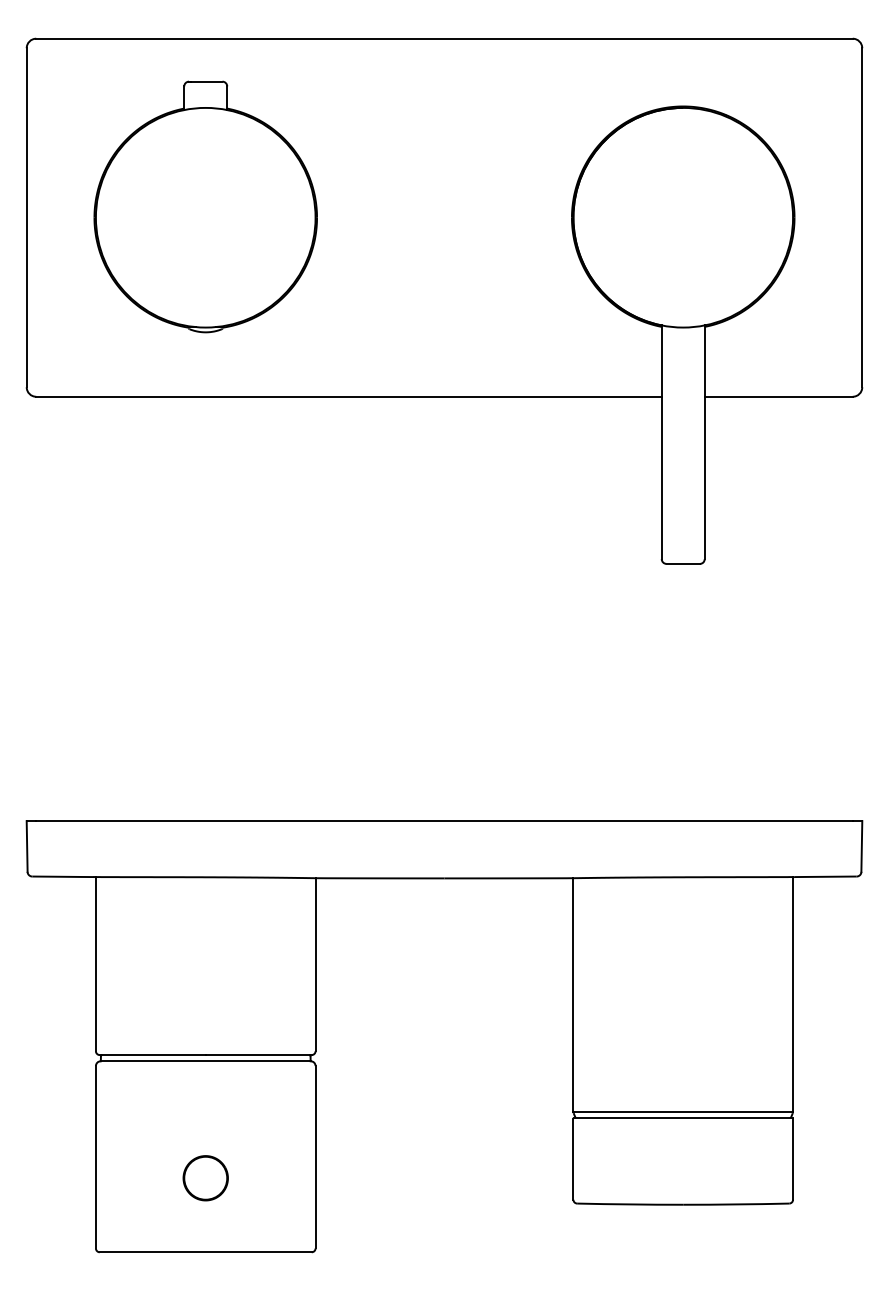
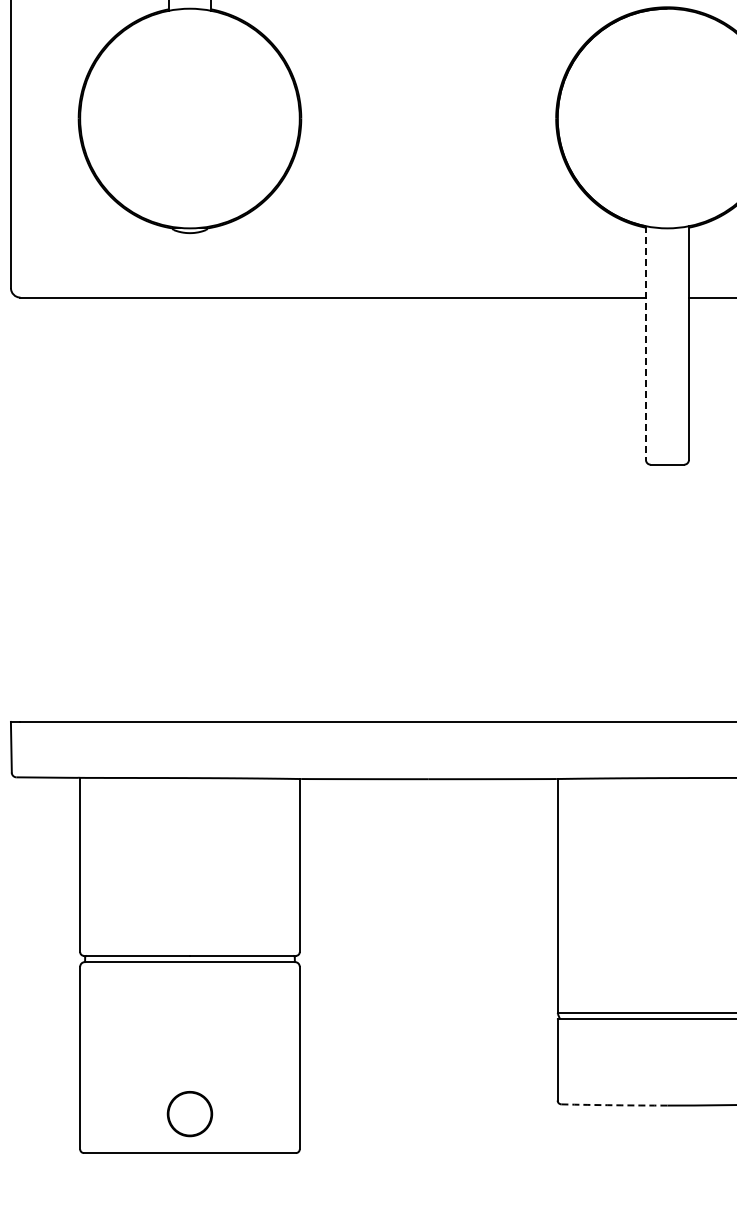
line: (661, 442) -> (645, 343), solid -> dashed
part: (205, 1178) -> (189, 1114), moved
arc: (630, 1204) -> (614, 1105), solid -> dashed

